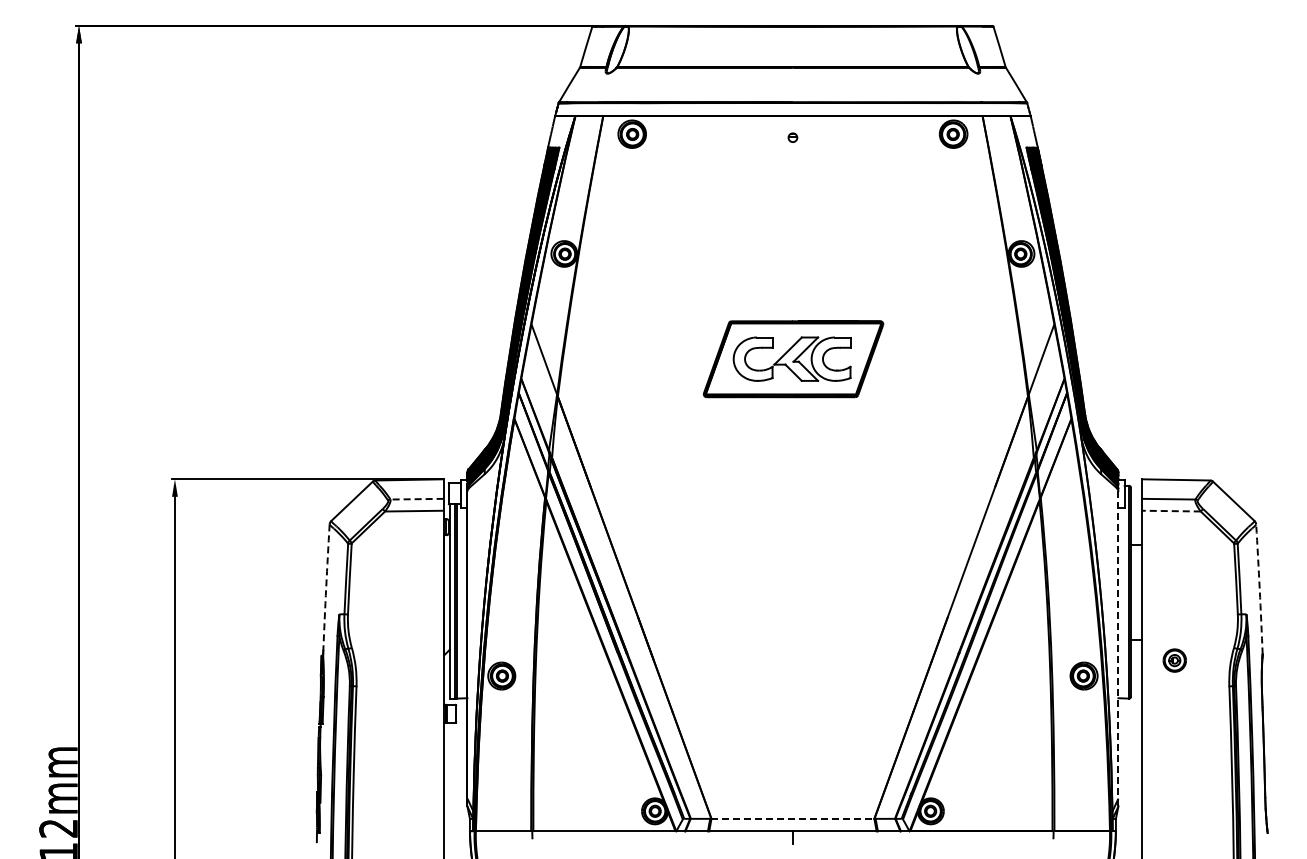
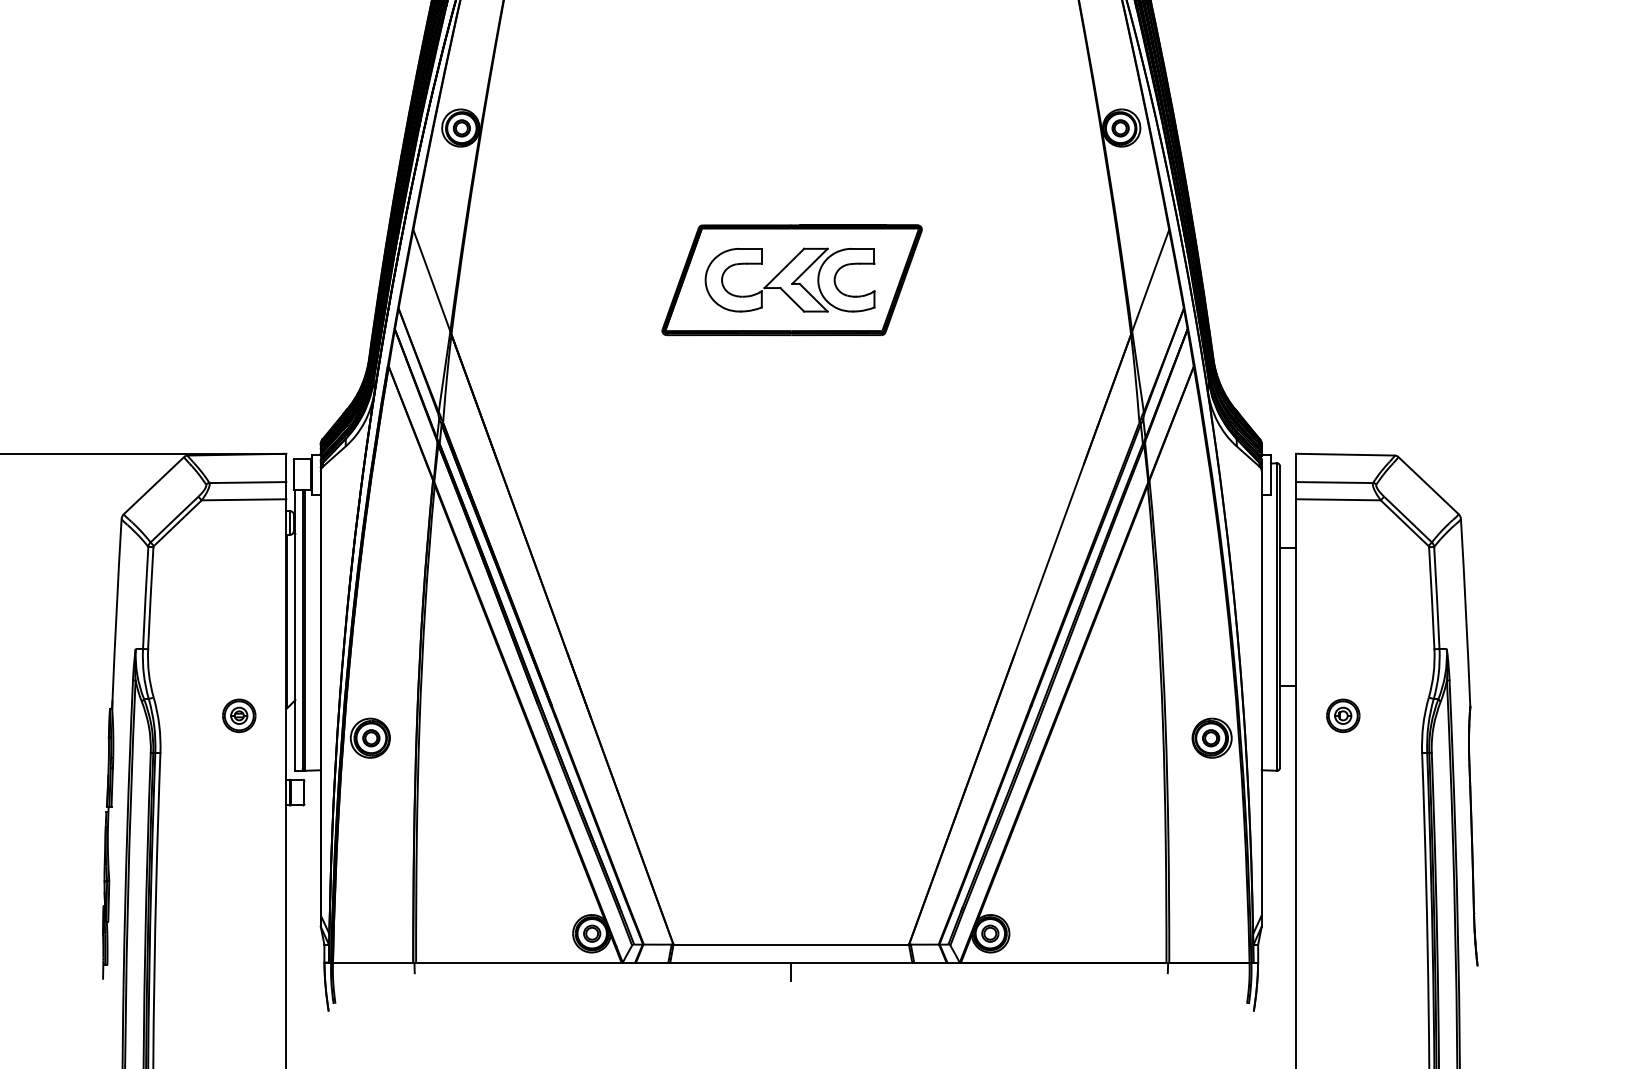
line: (417, 499) -> (248, 482), dashed -> solid
line: (1171, 511) -> (1338, 500), dashed -> solid
arc: (326, 587) -> (117, 610), dashed -> solid
arc: (1259, 589) -> (1465, 613), dashed -> solid
line: (1118, 645) -> (1261, 694), dashed -> solid
part: (410, 660) -> (238, 715), added
line: (794, 818) -> (793, 944), dashed -> solid

